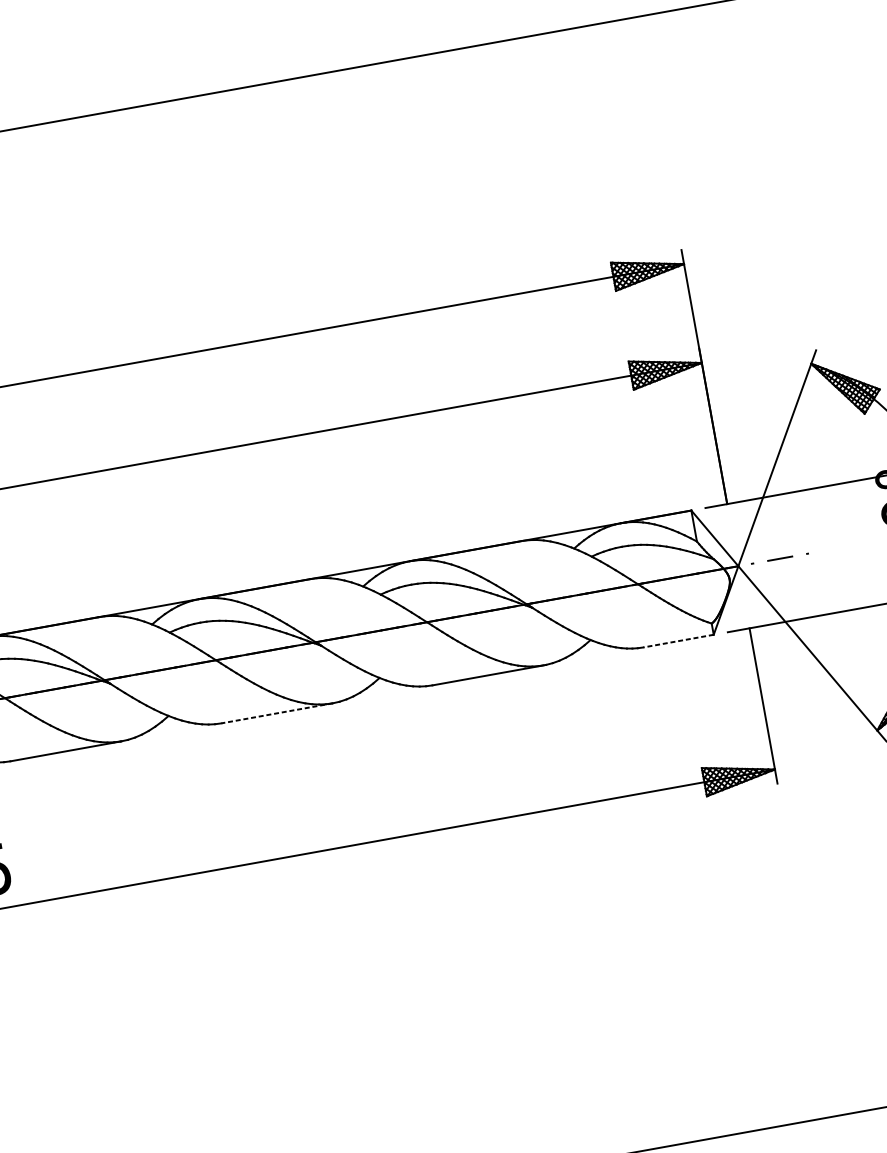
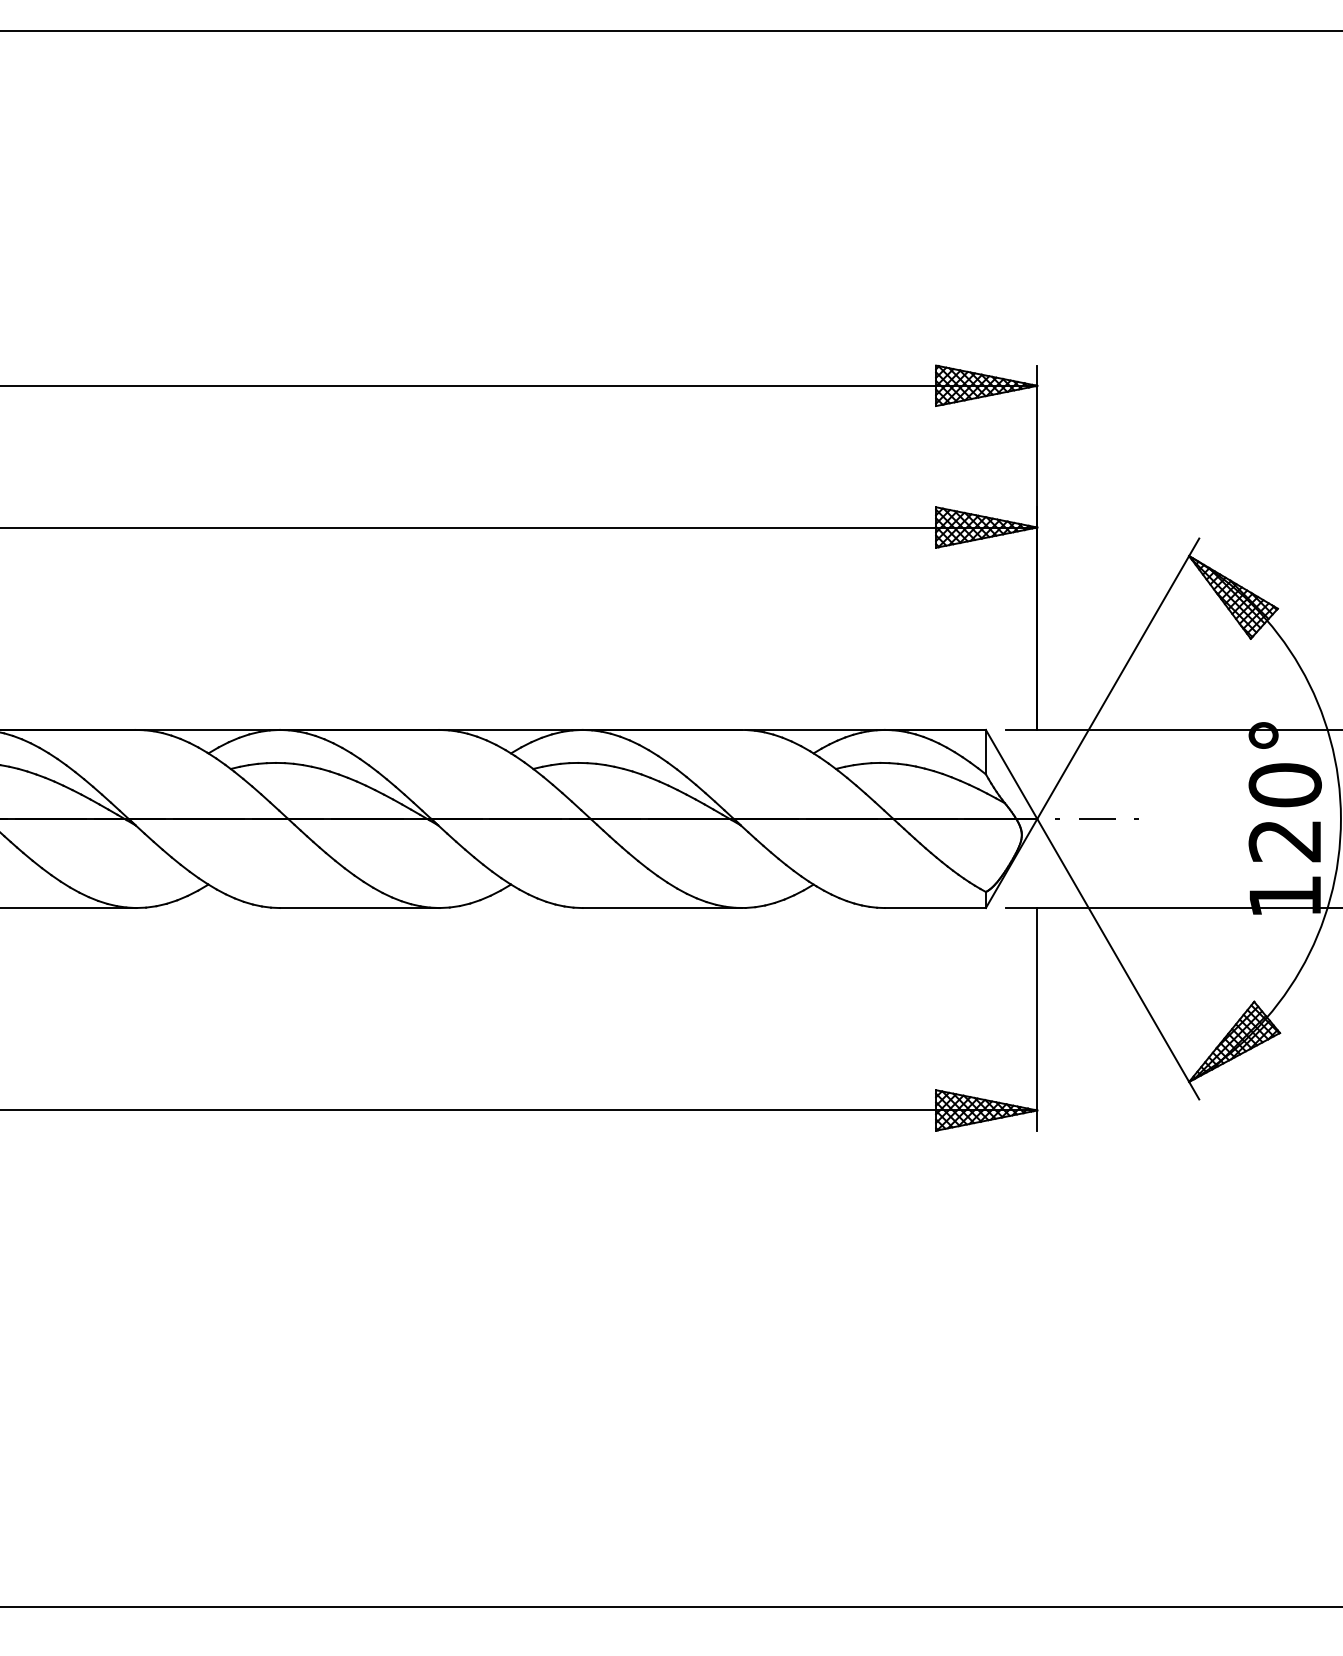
line: (678, 641) -> (935, 908), dashed -> solid
line: (276, 713) -> (359, 908), dashed -> solid

